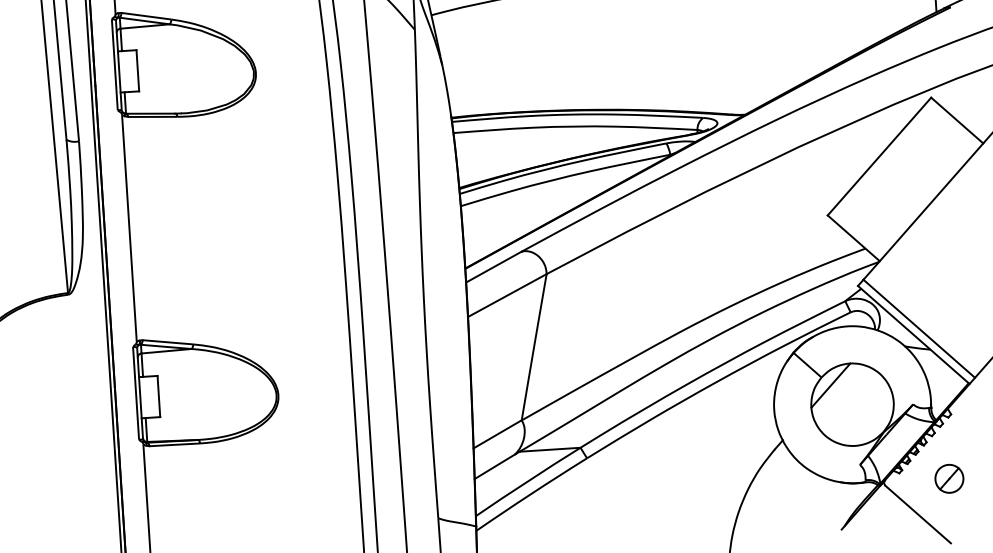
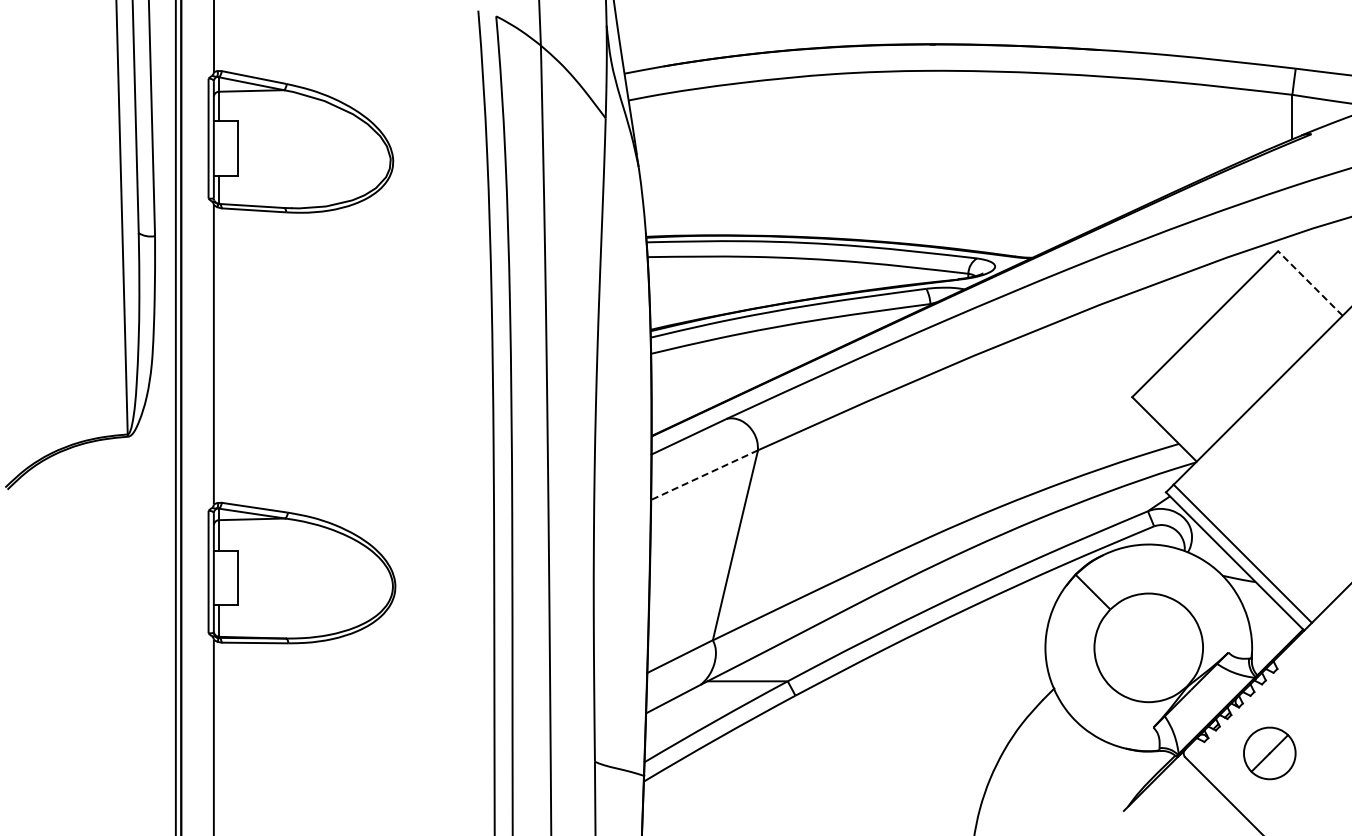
line: (957, 120) -> (1310, 283), solid -> dashed
line: (507, 295) -> (704, 475), solid -> dashed
line: (830, 385) -> (1121, 620), removed
part: (949, 478) -> (1269, 753), size x1.4

